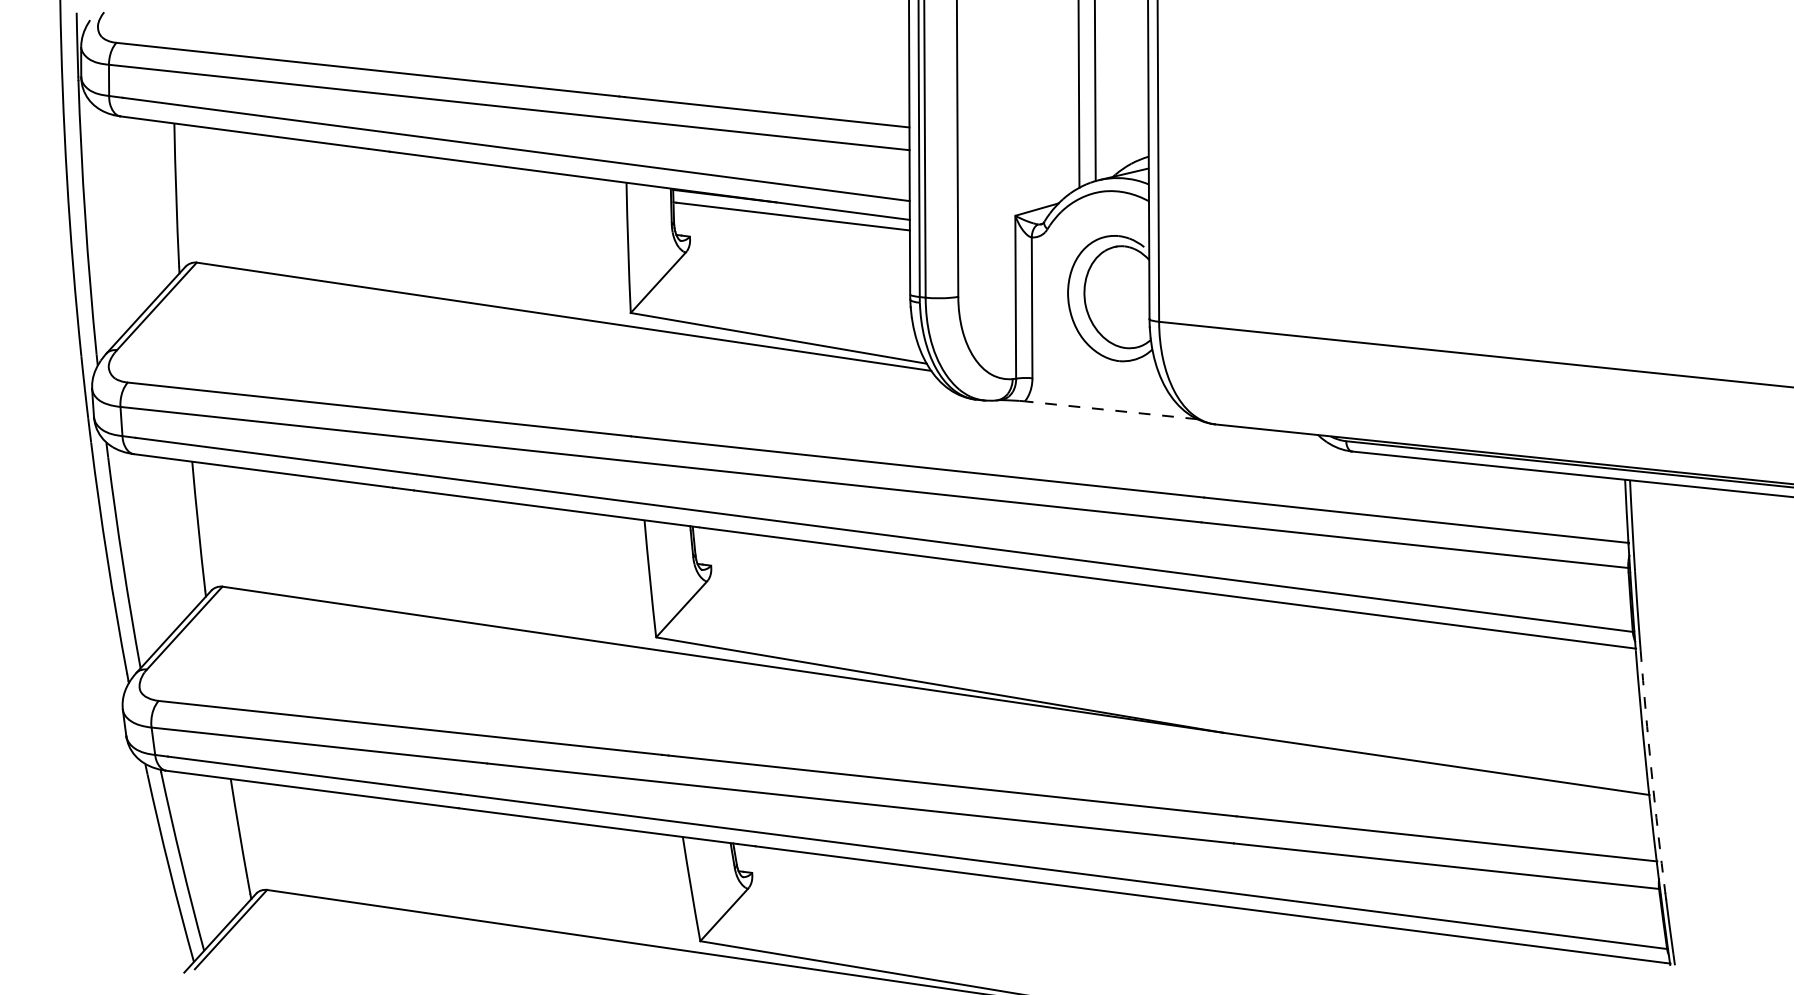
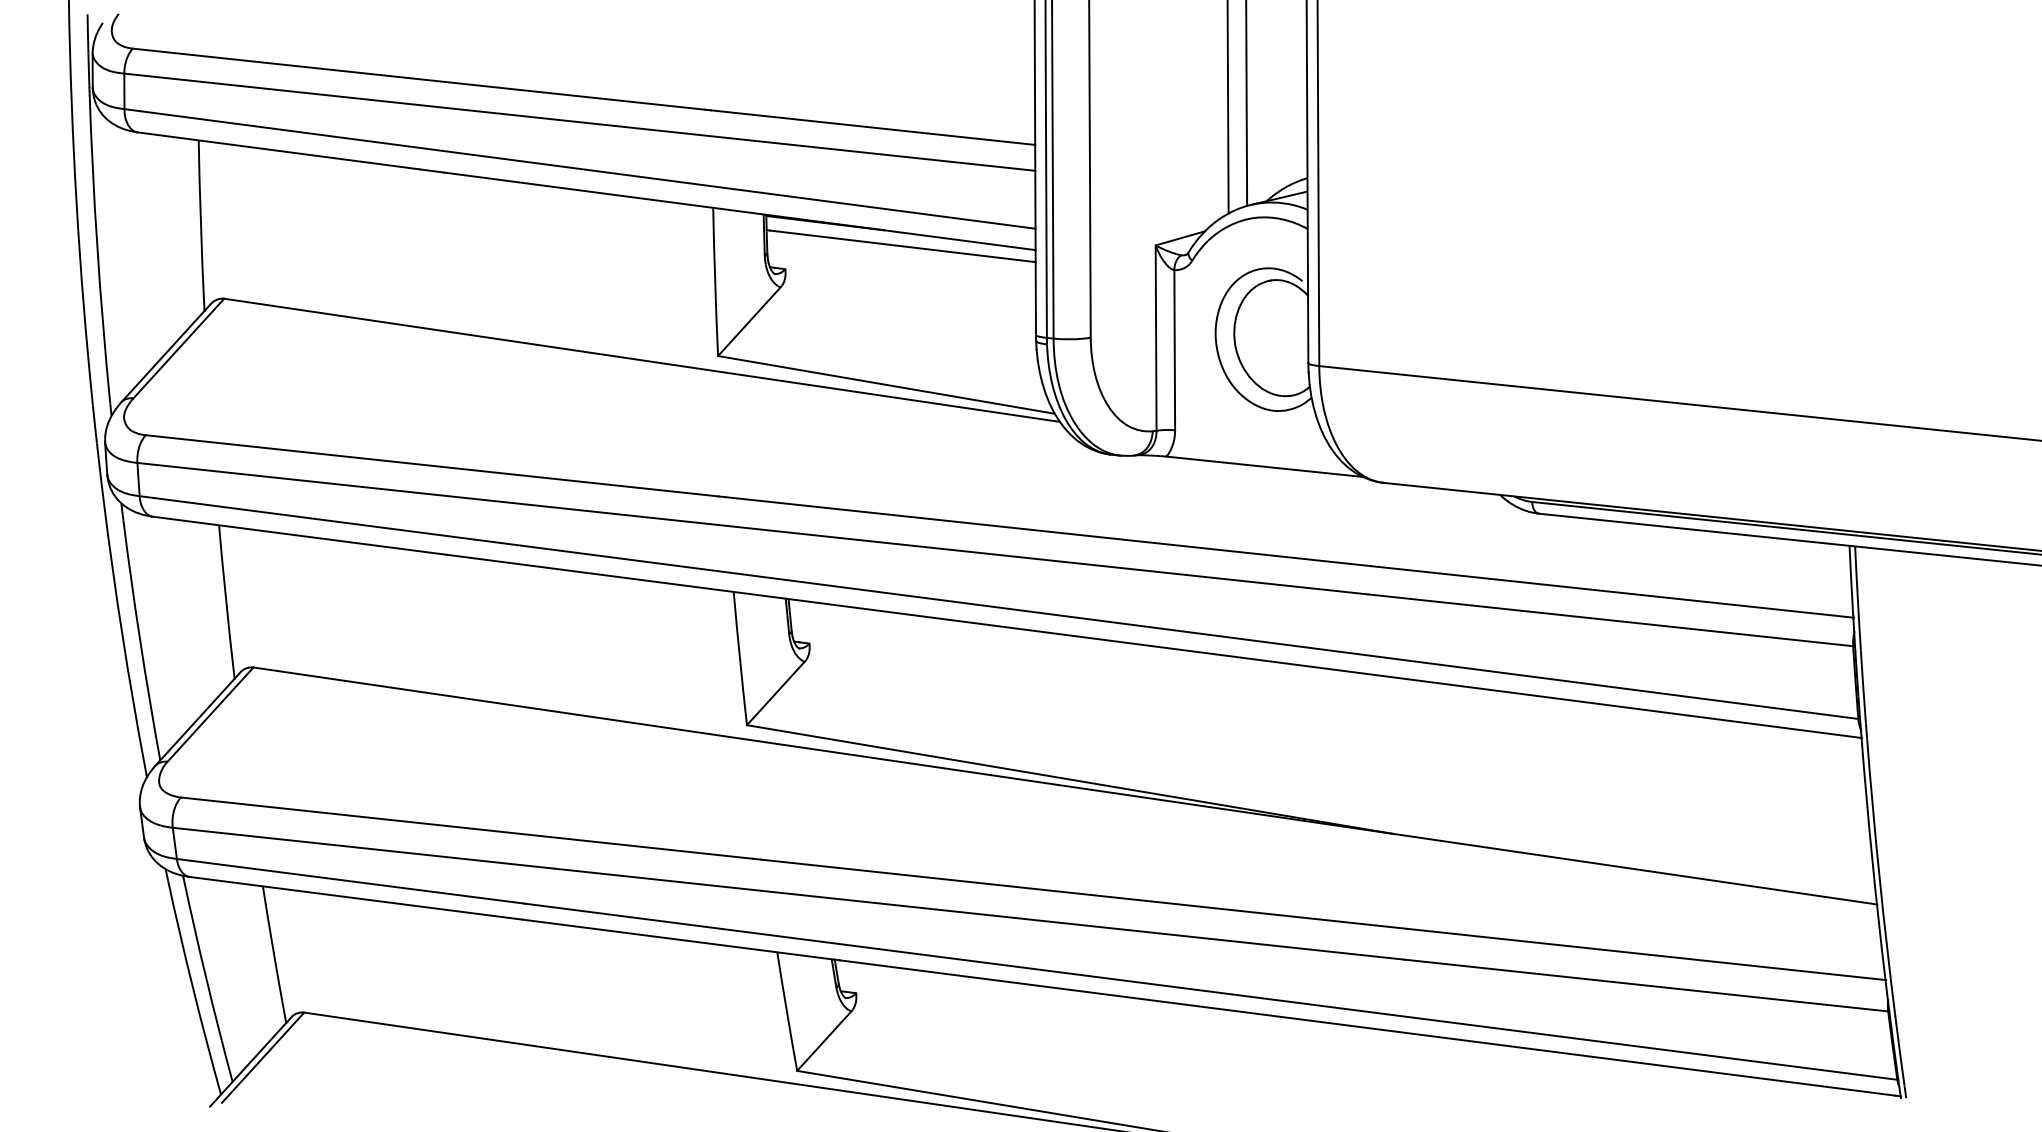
line: (1110, 410) -> (1264, 466), dashed -> solid
arc: (1651, 772) -> (1879, 878), dashed -> solid

